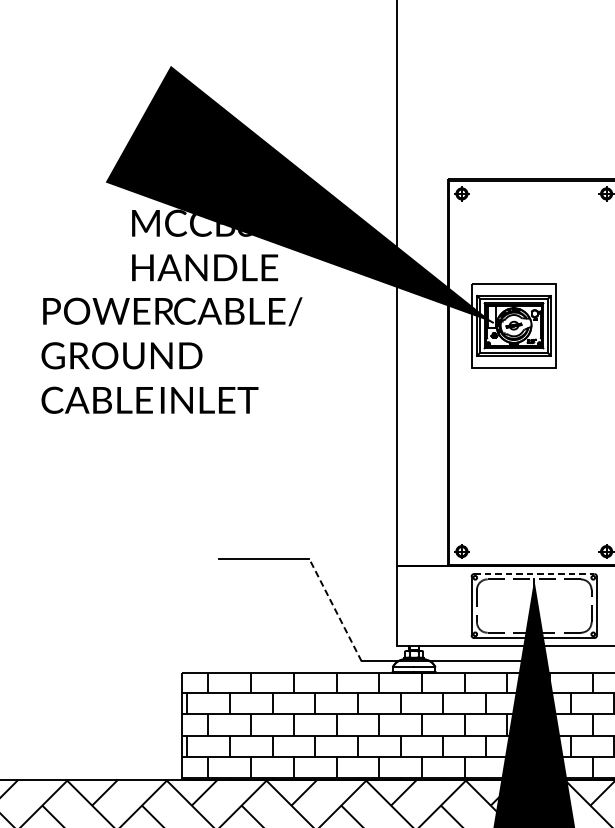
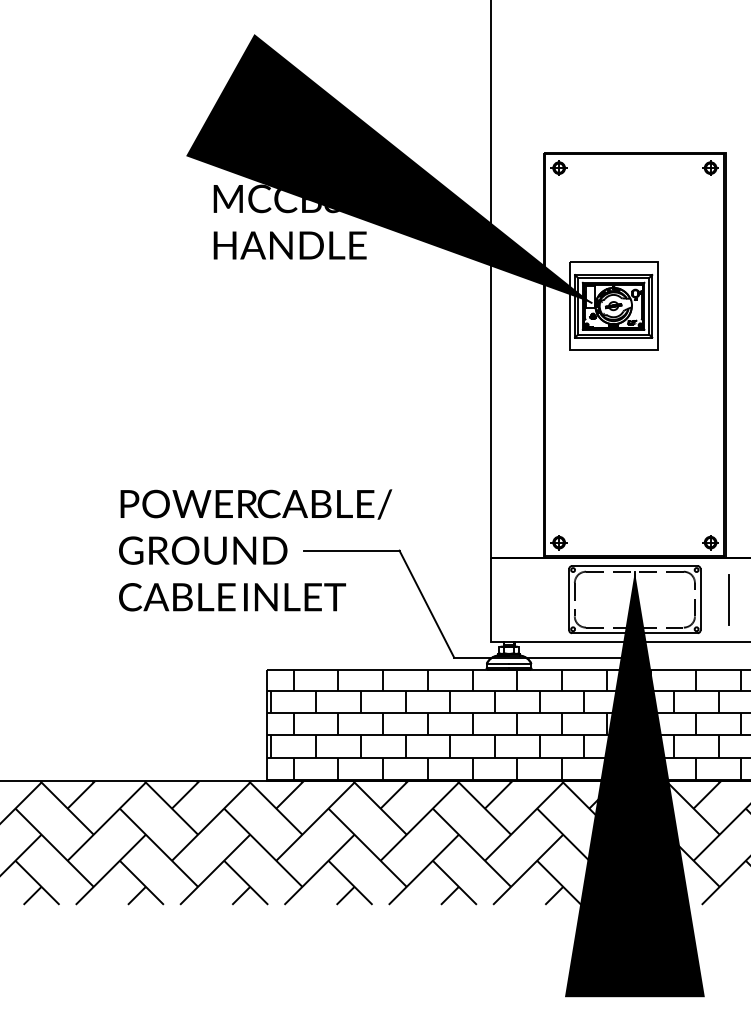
text: (171, 355) -> (255, 550), moved
line: (533, 574) -> (634, 566), dashed -> solid
line: (335, 610) -> (426, 604), dashed -> solid

